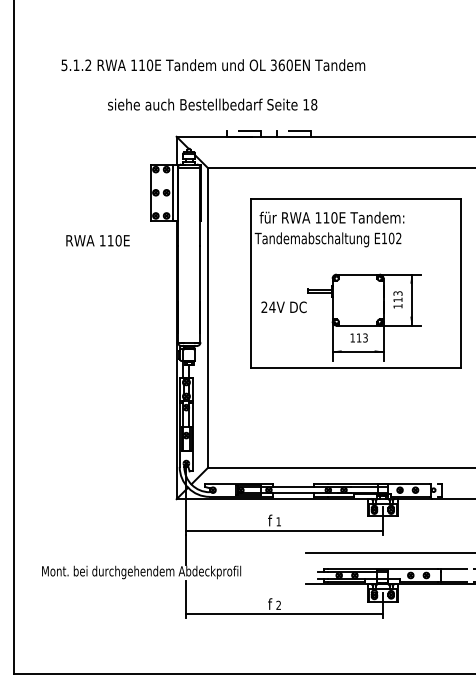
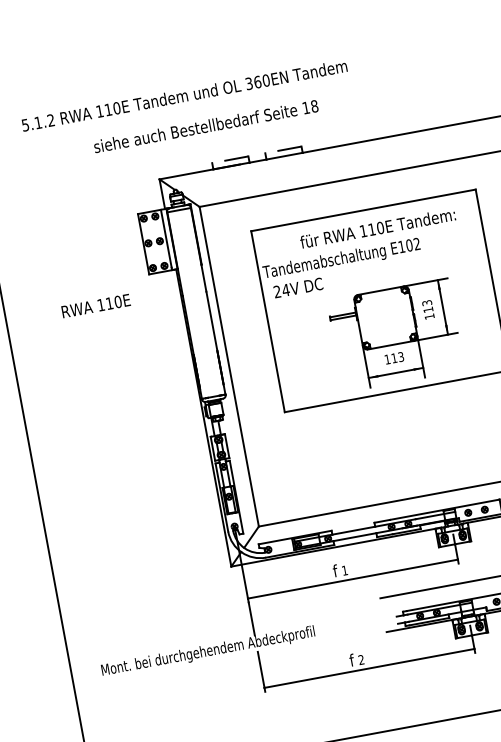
text: (212, 104) -> (205, 126), moved
text: (331, 217) -> (377, 228), moved
text: (283, 307) -> (297, 288), moved

